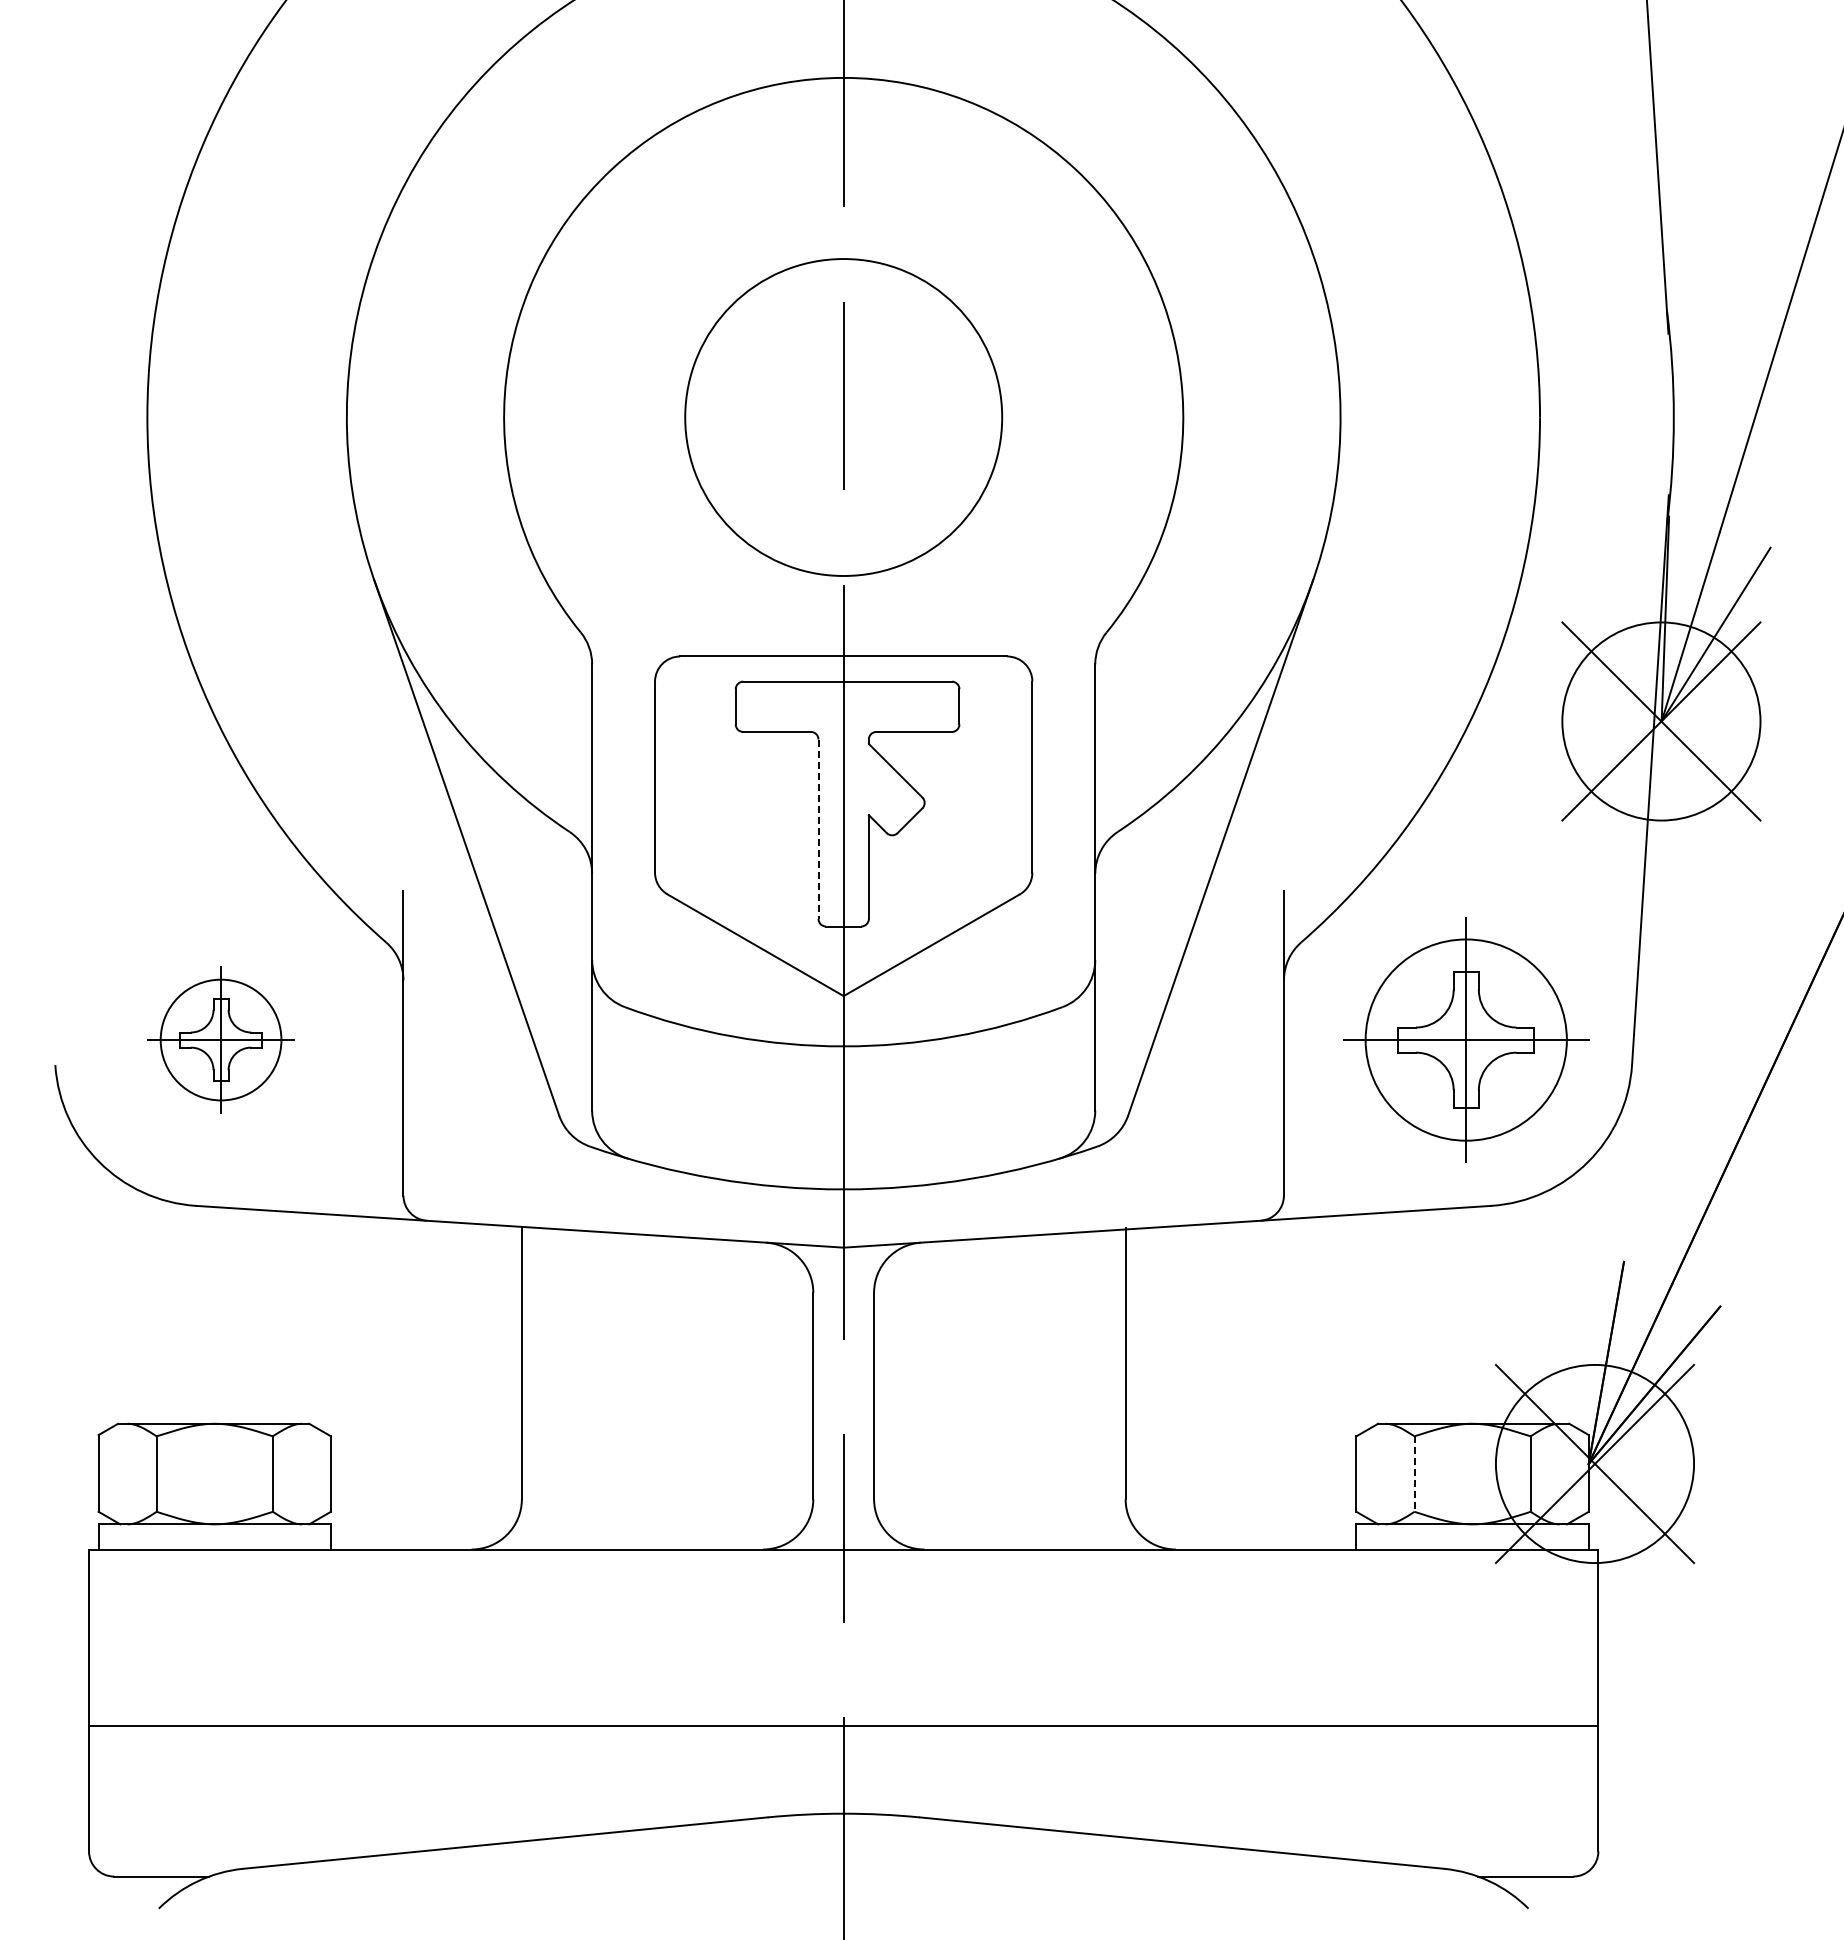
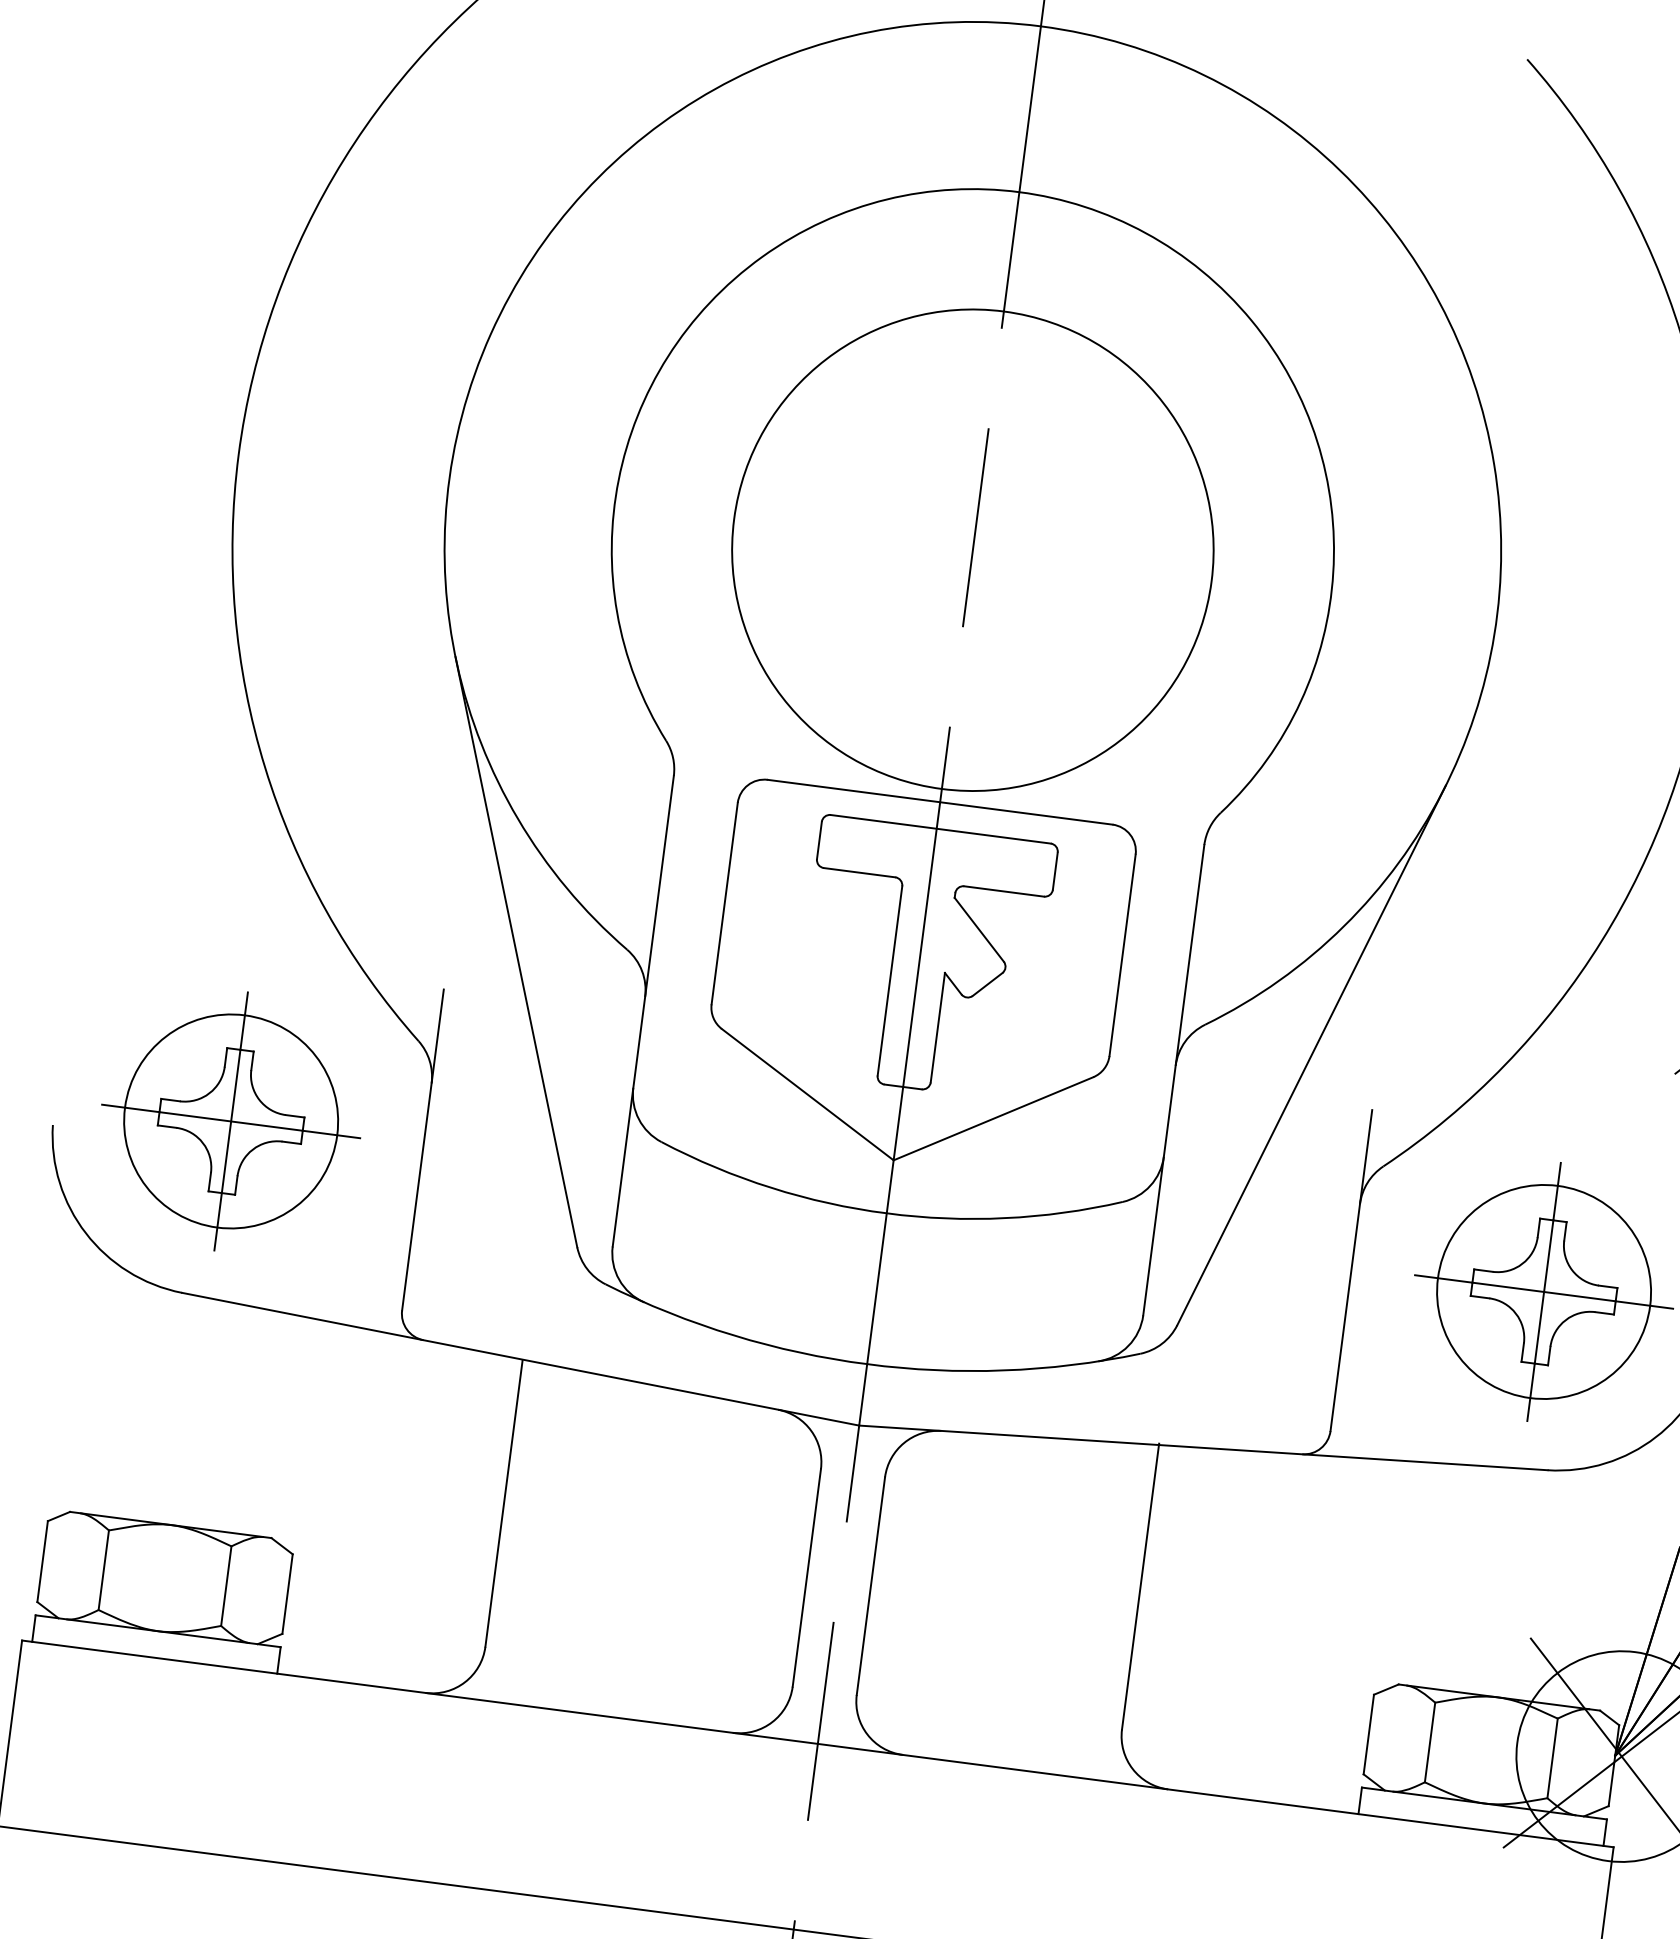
circle: (843, 417) -> (972, 550), size x1.43
line: (818, 829) -> (889, 981), dashed -> solid
part: (220, 1039) -> (230, 1120), size x1.67
line: (1414, 1474) -> (1430, 1742), dashed -> solid

